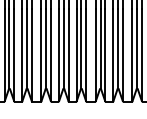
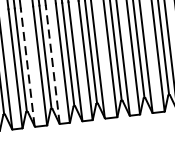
line: (51, 54) -> (53, 63), solid -> dashed
line: (31, 55) -> (27, 67), solid -> dashed

